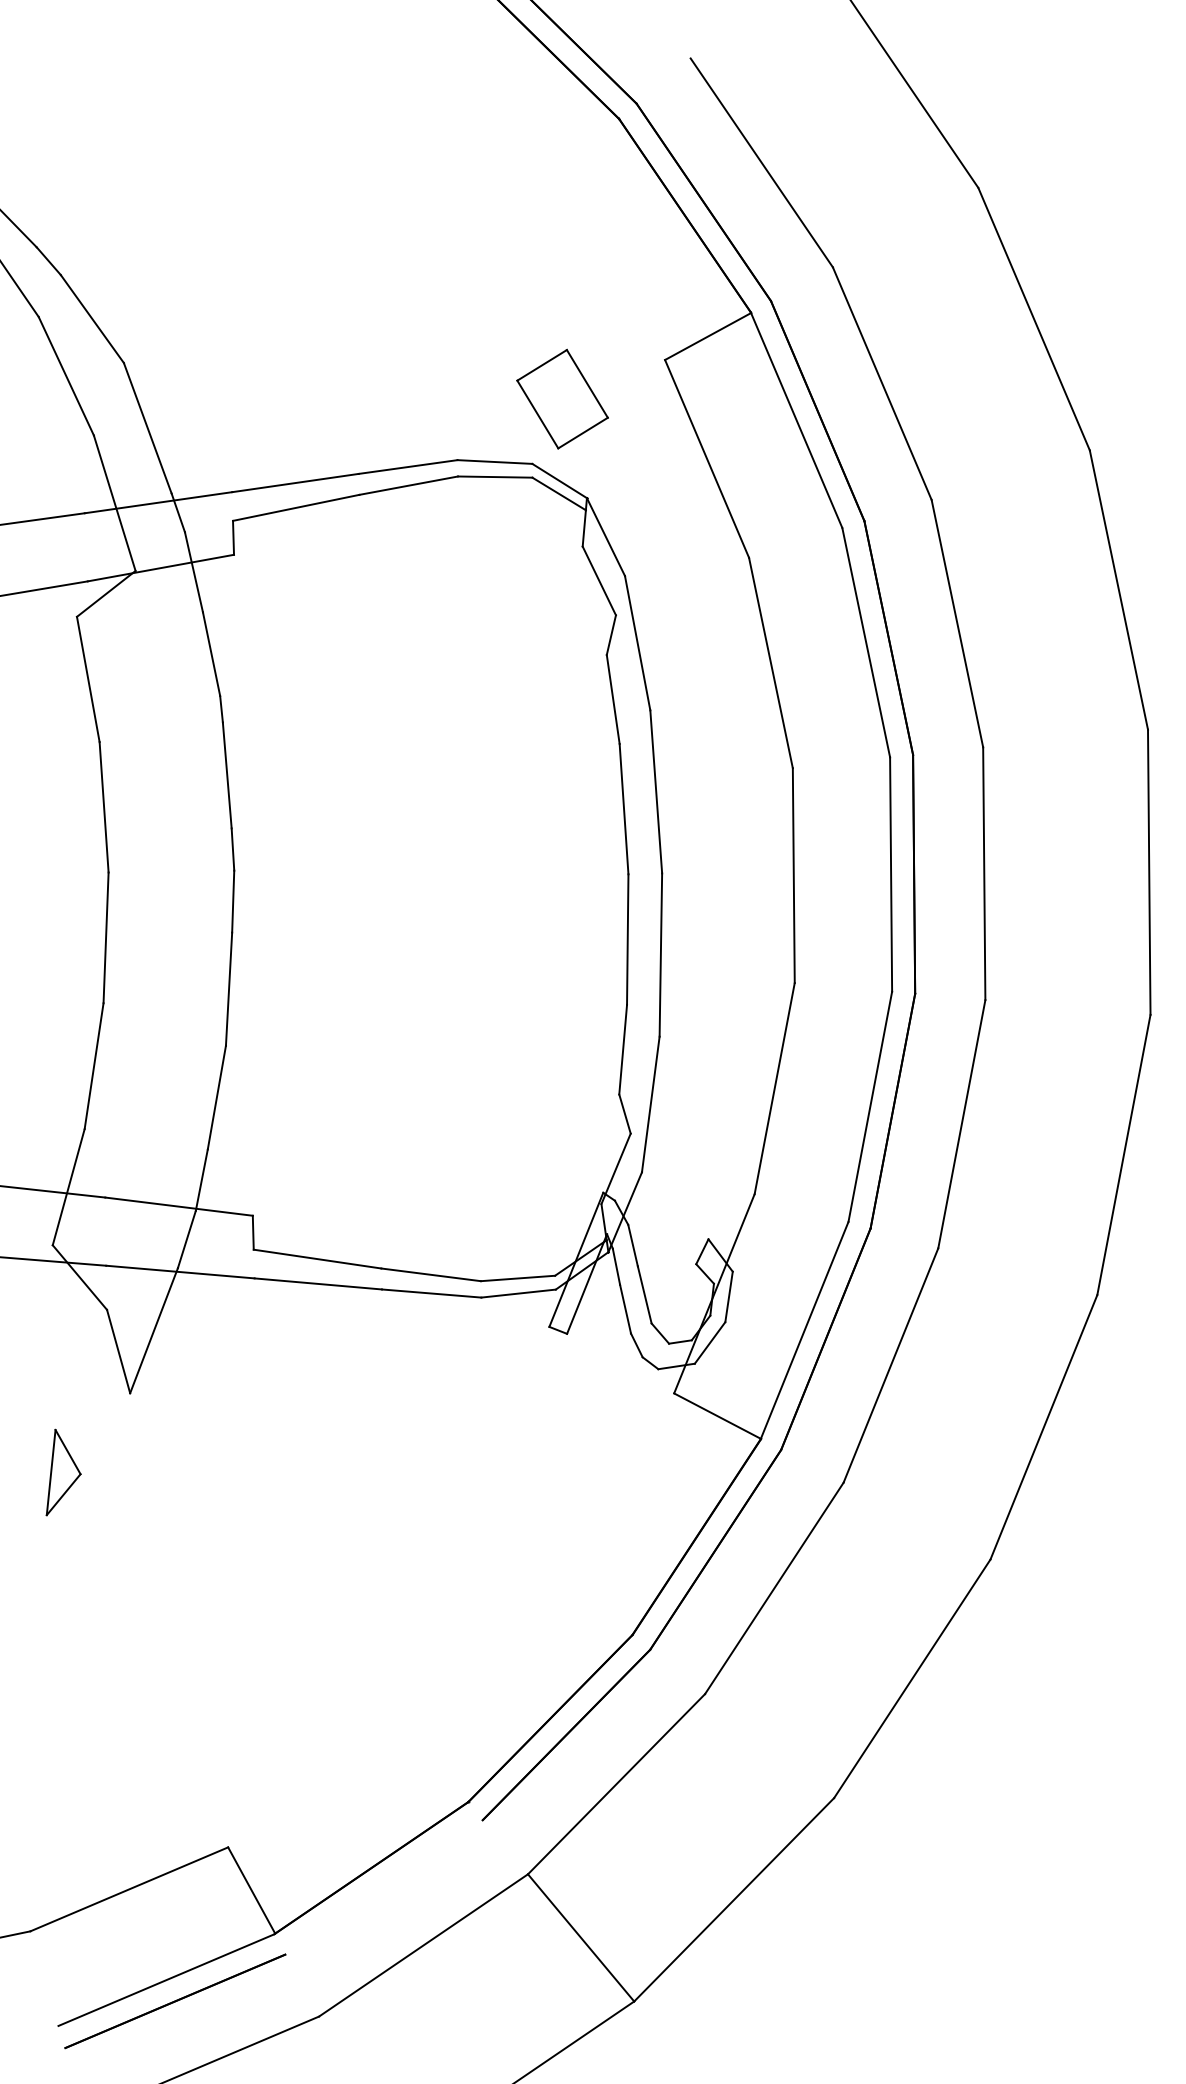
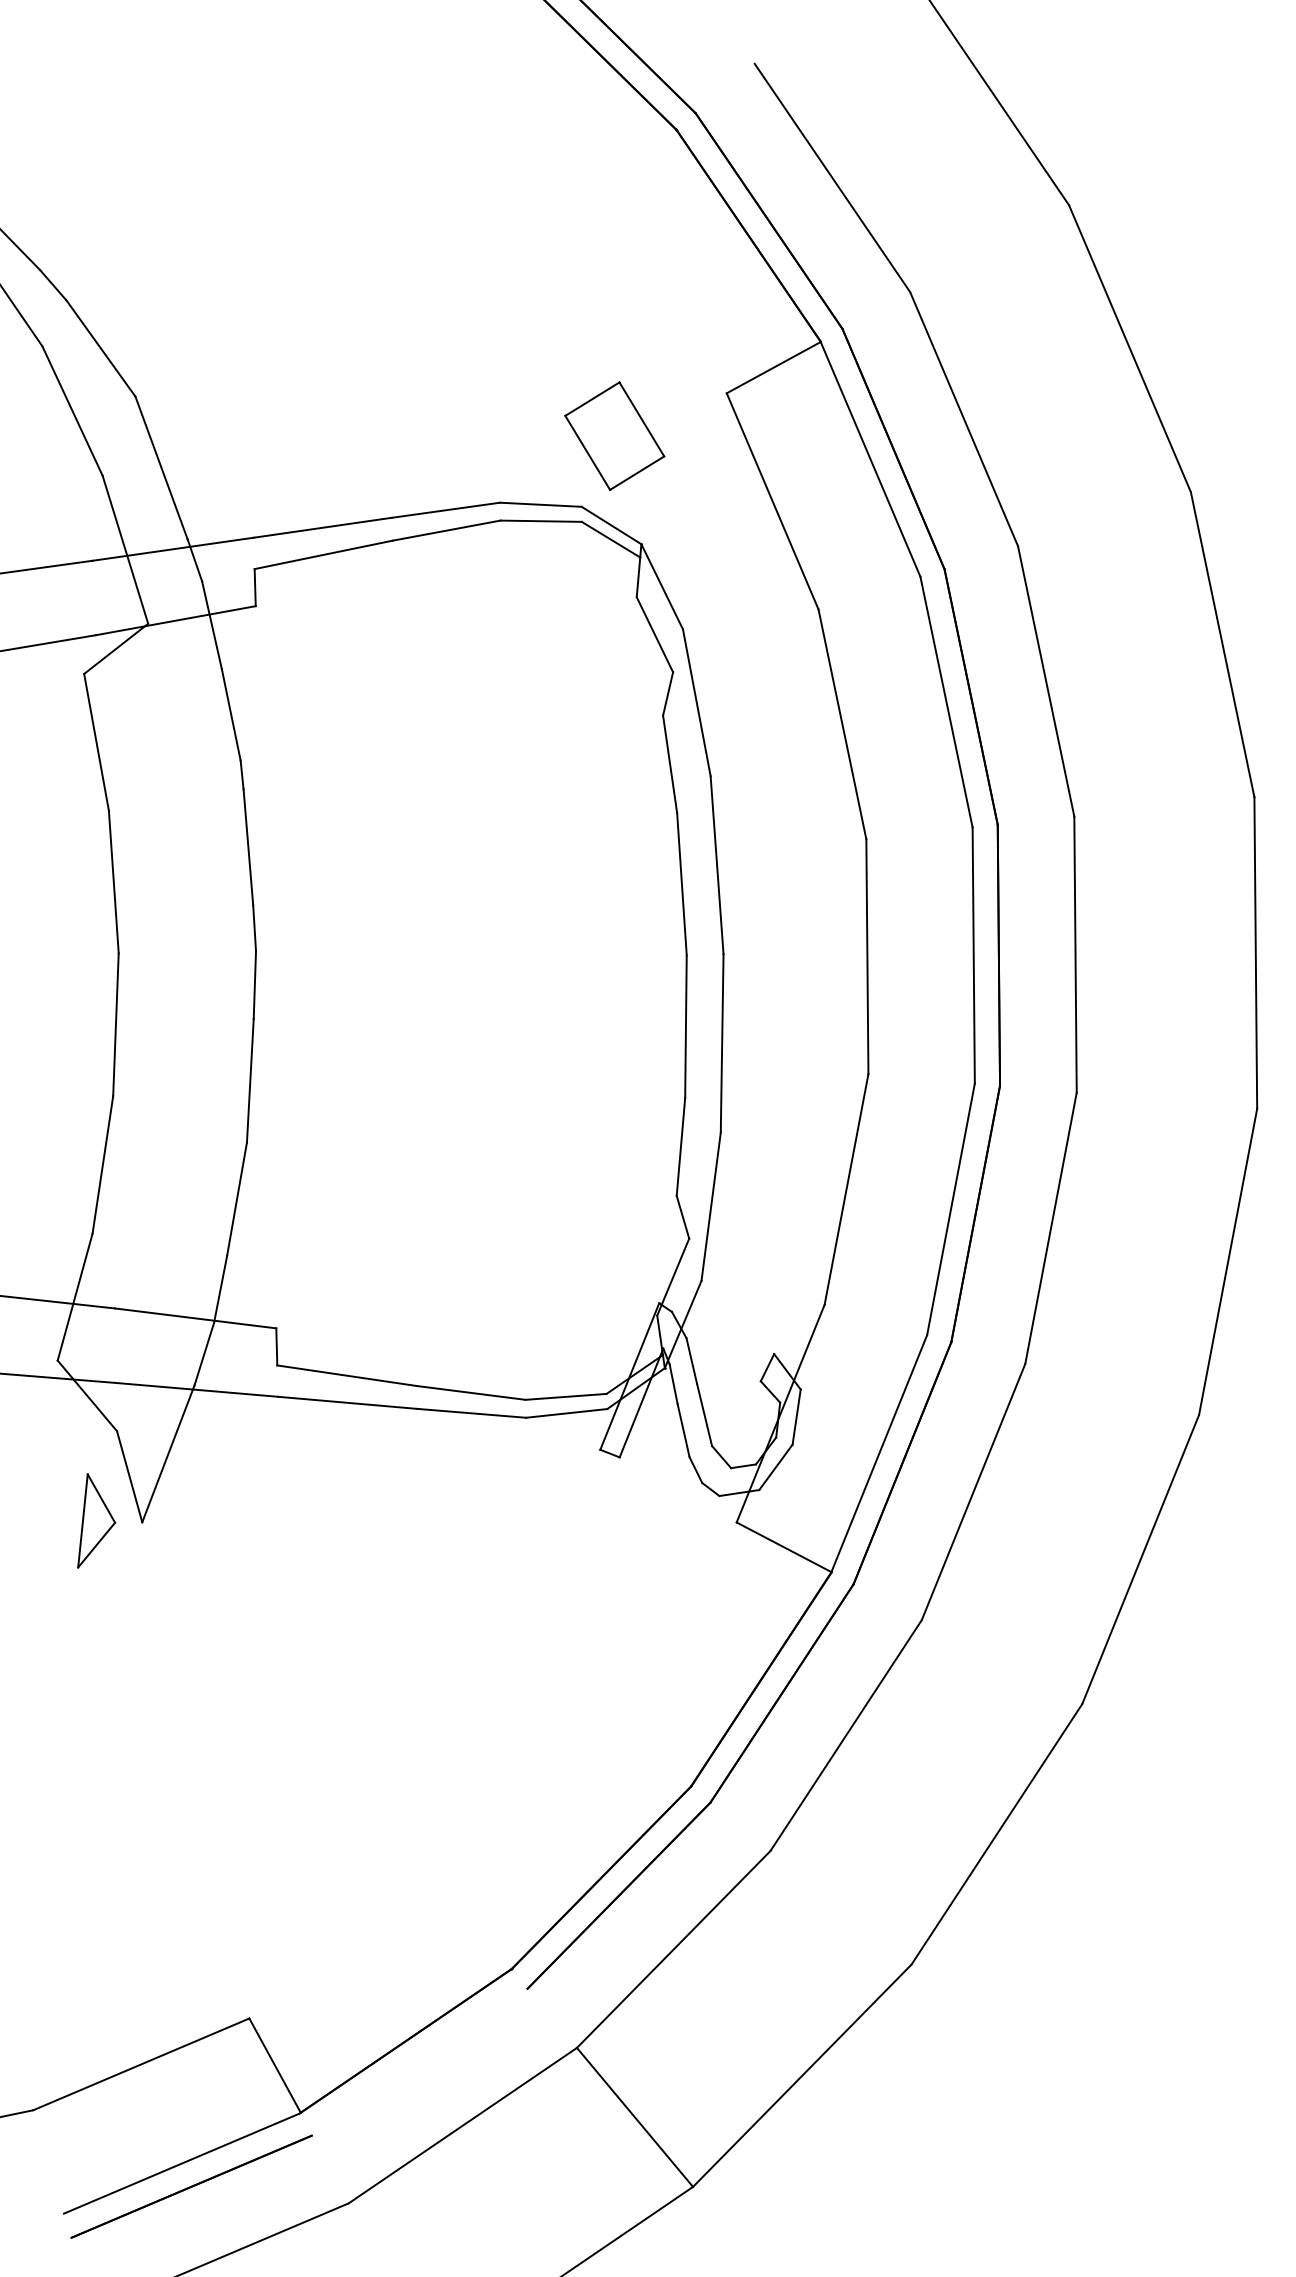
part: (63, 1472) -> (96, 1520), moved

